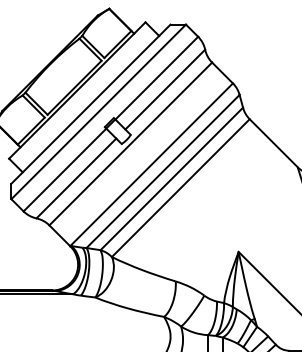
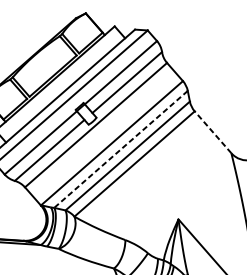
line: (273, 143) -> (212, 132), solid -> dashed
line: (162, 171) -> (120, 149), solid -> dashed

